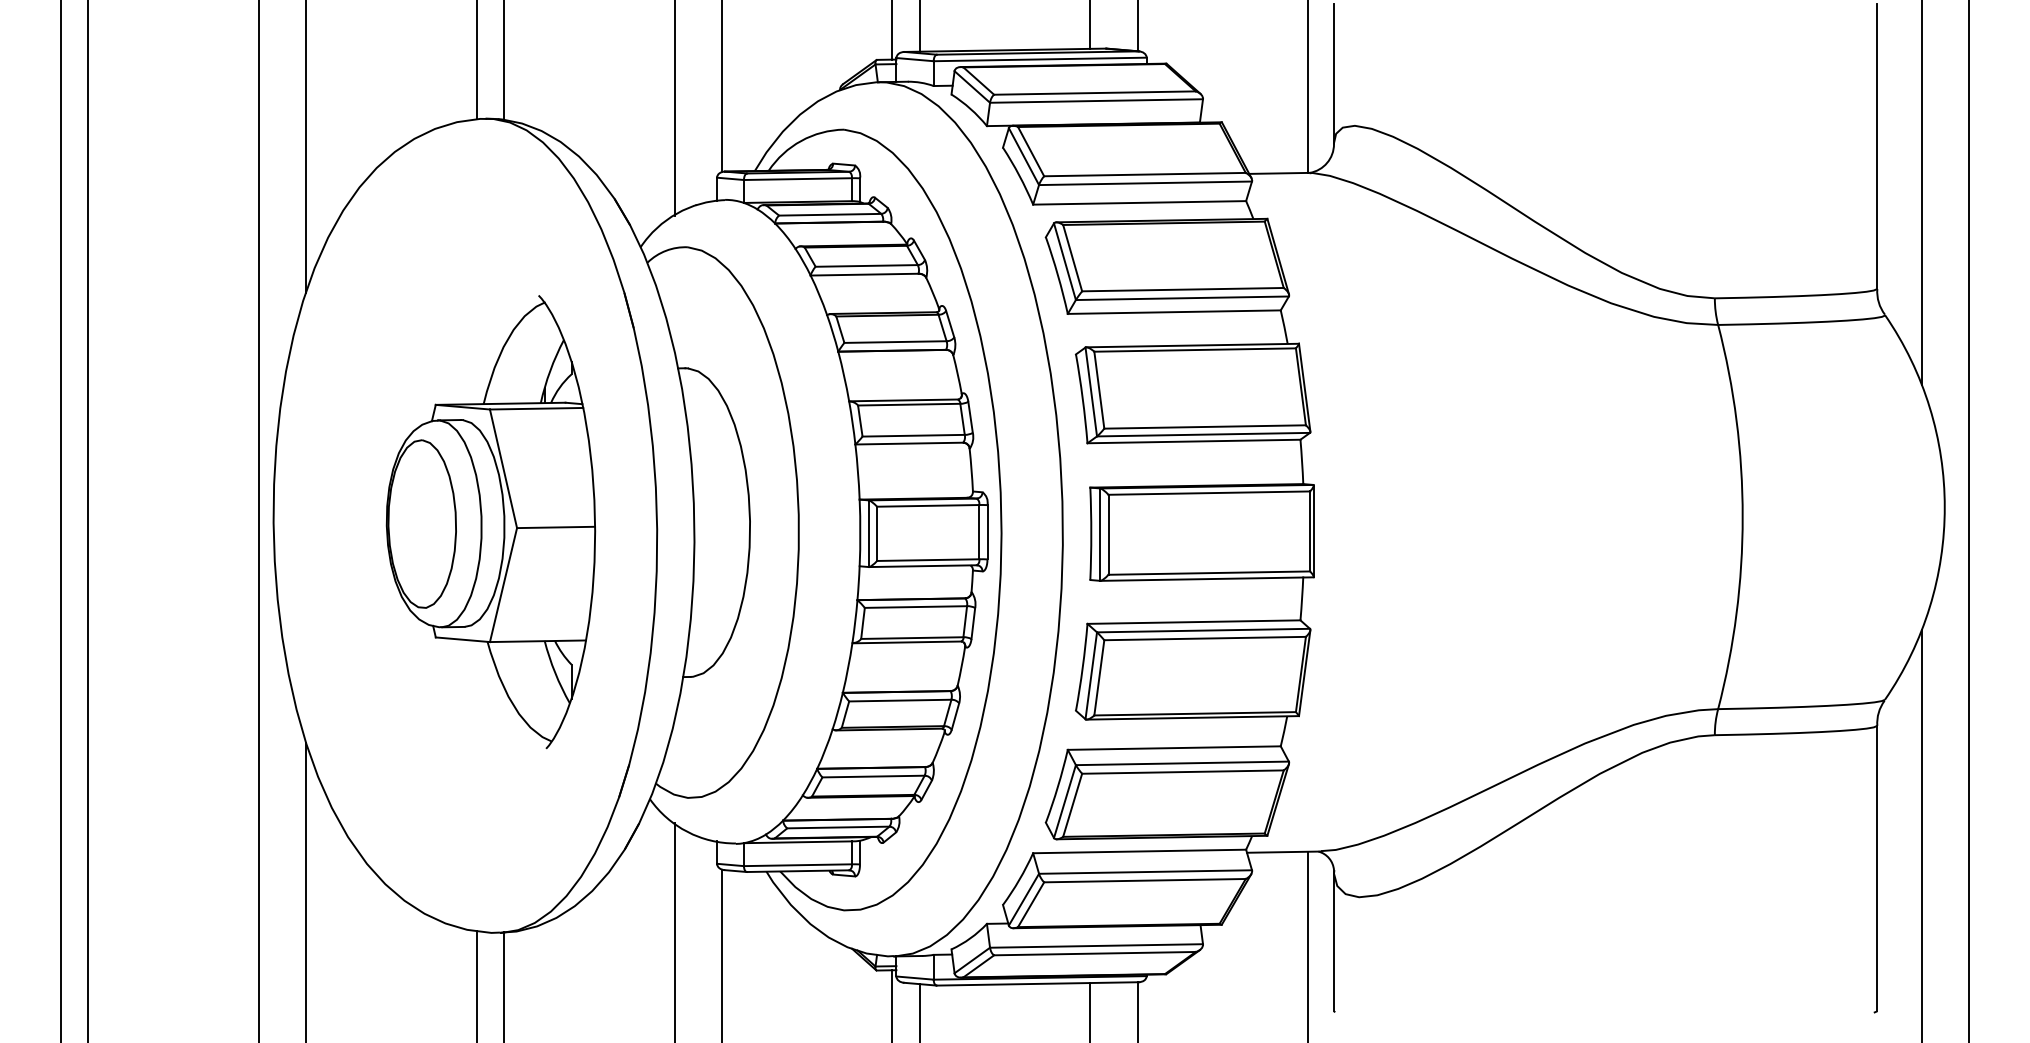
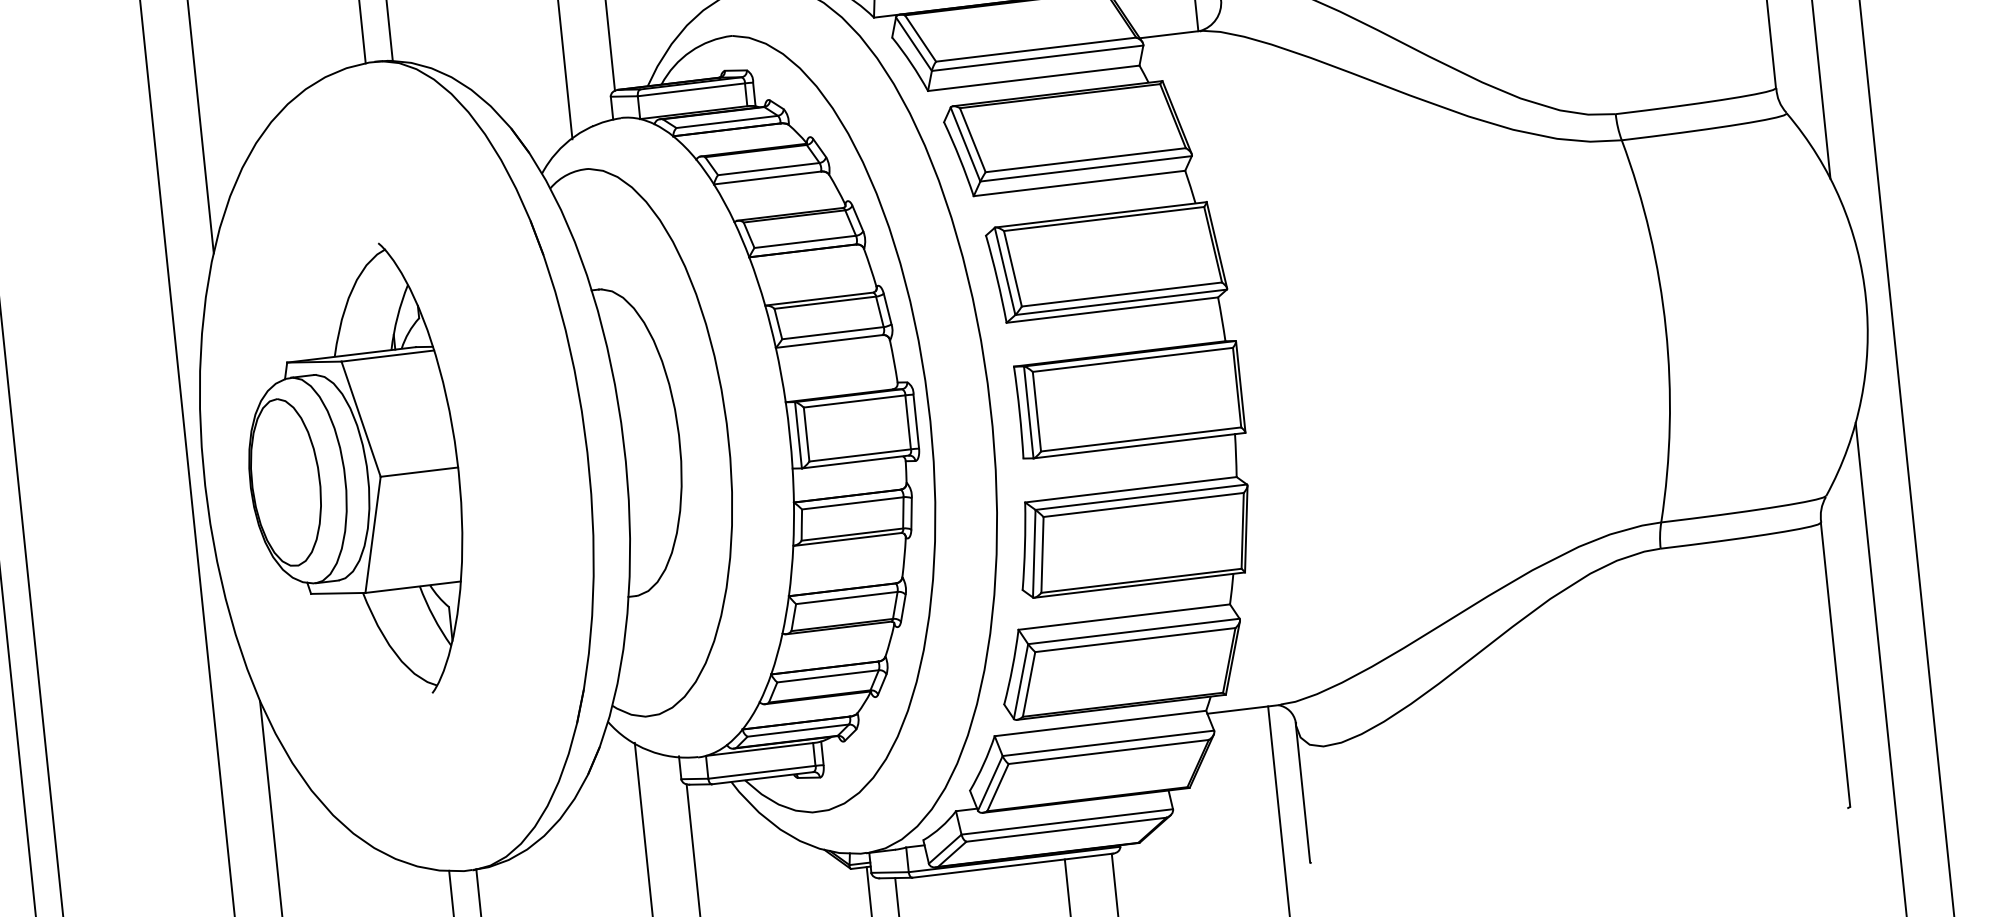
part: (490, 522) -> (353, 473), moved

